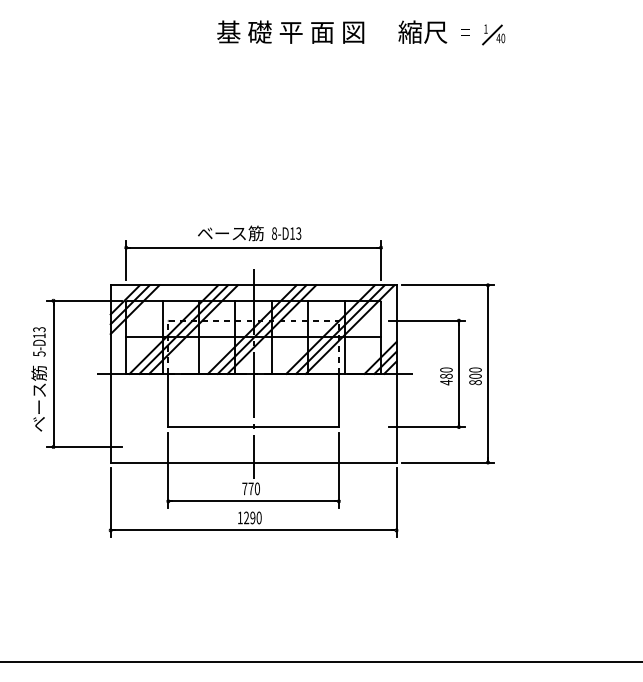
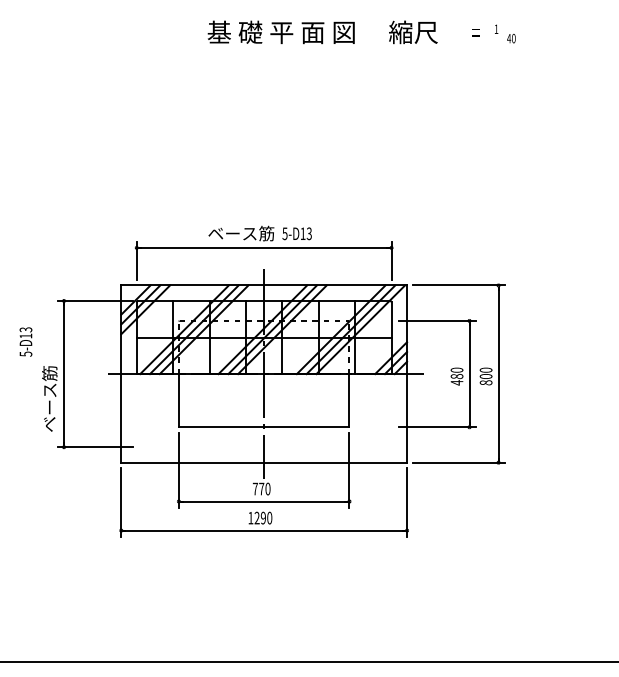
text: (332, 31) -> (323, 31), moved
line: (492, 34) -> (503, 34), removed
text: (274, 233) -> (285, 233), 8-D13 -> 5-D13
text: (39, 341) -> (26, 341), moved

